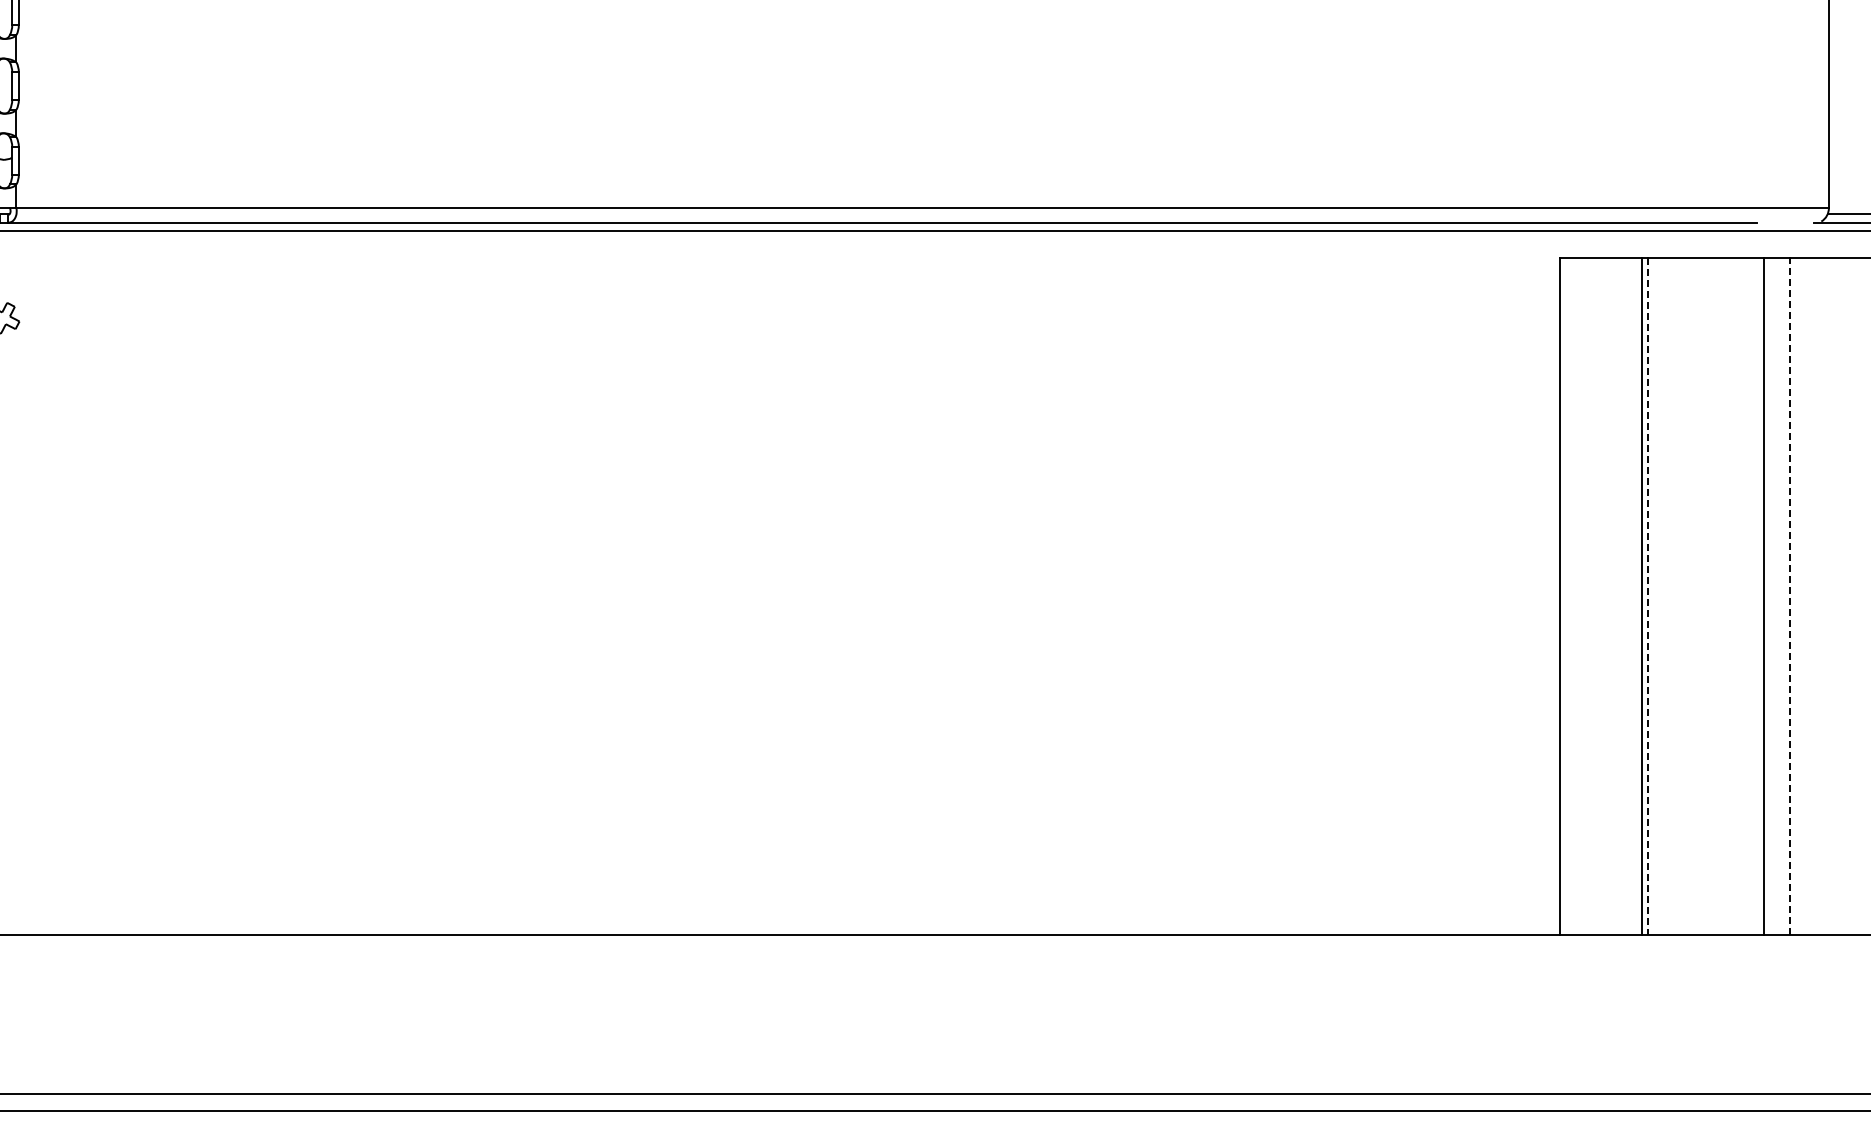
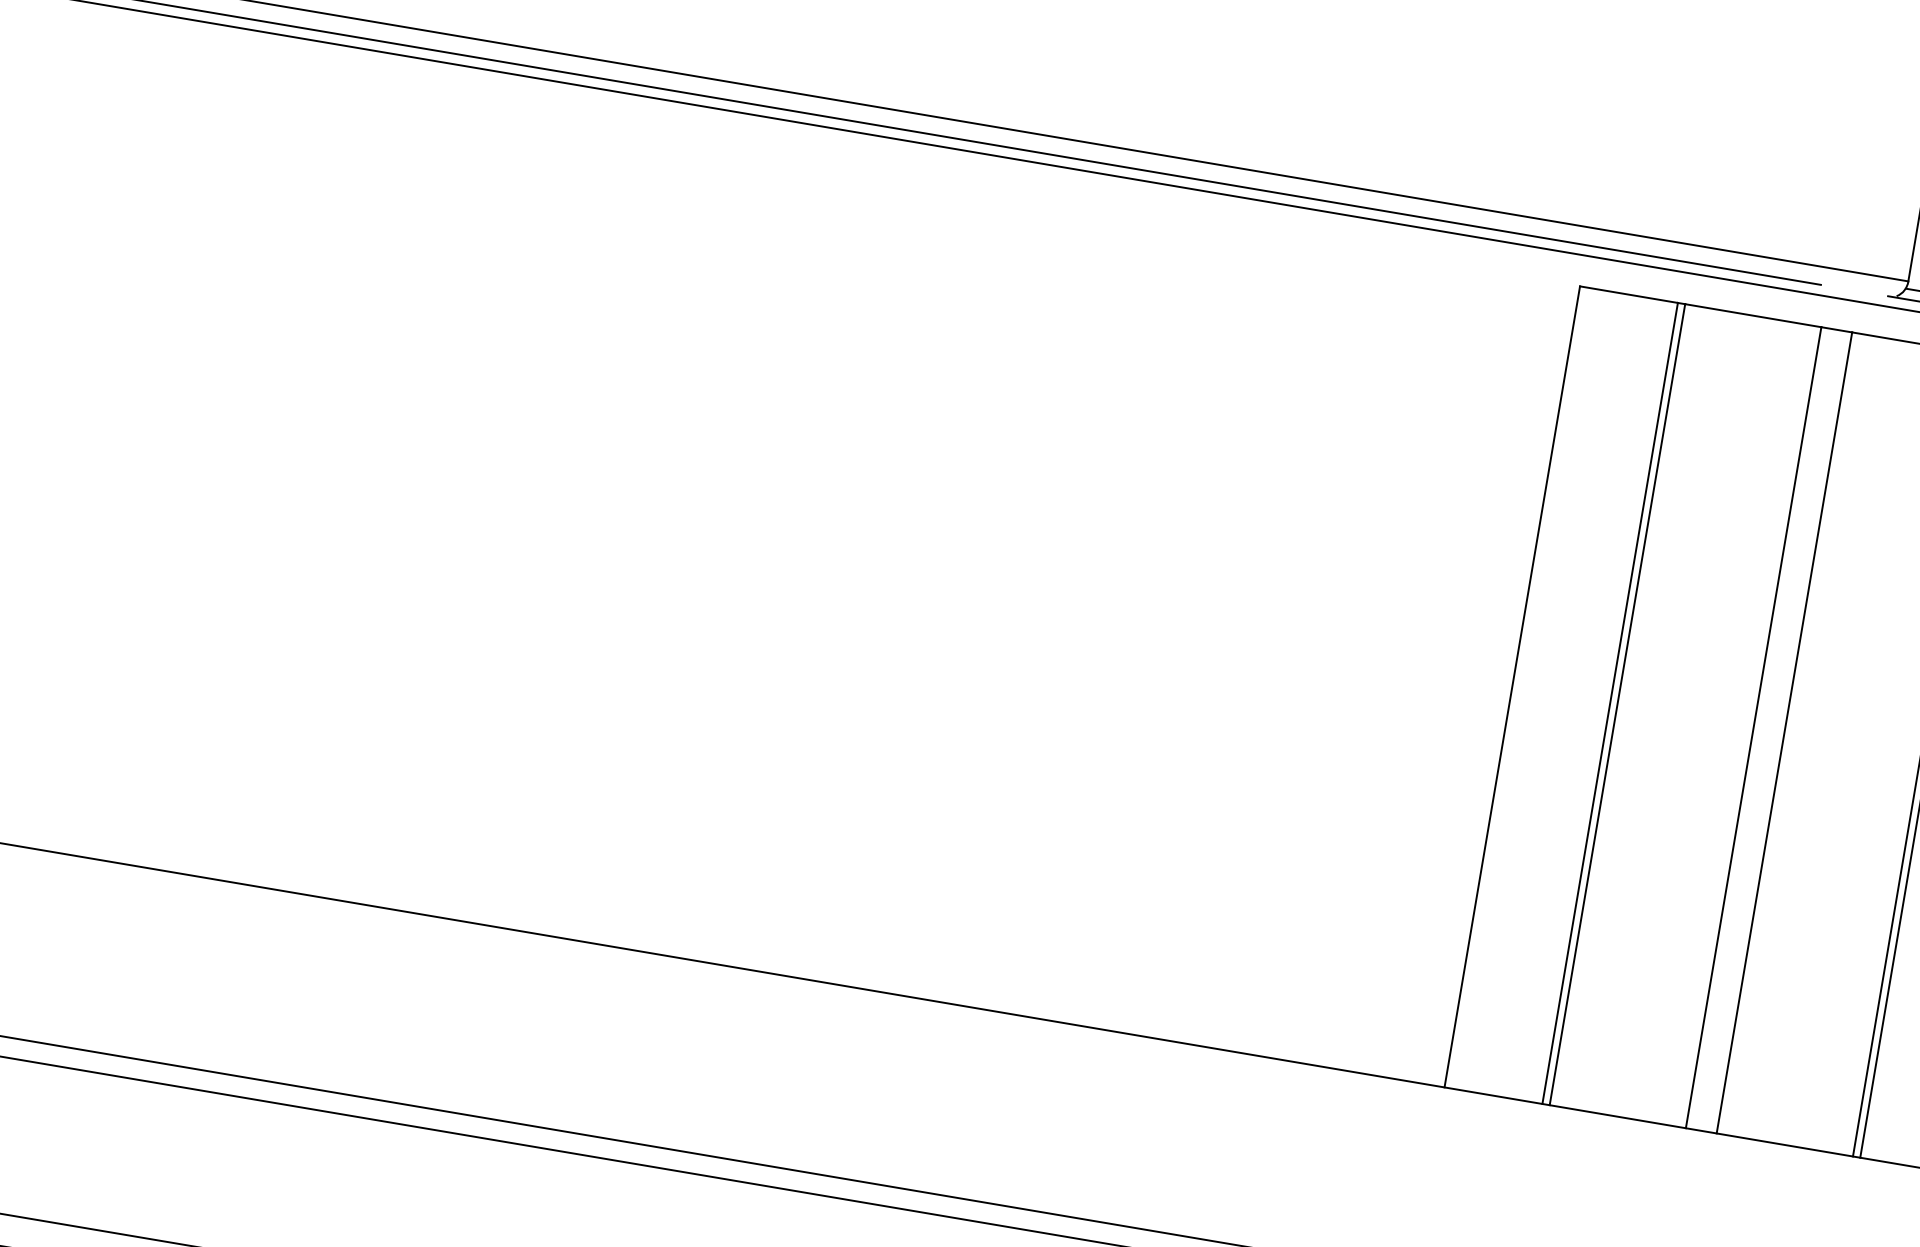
line: (1648, 596) -> (1617, 704), dashed -> solid
line: (1789, 596) -> (1784, 732), dashed -> solid

